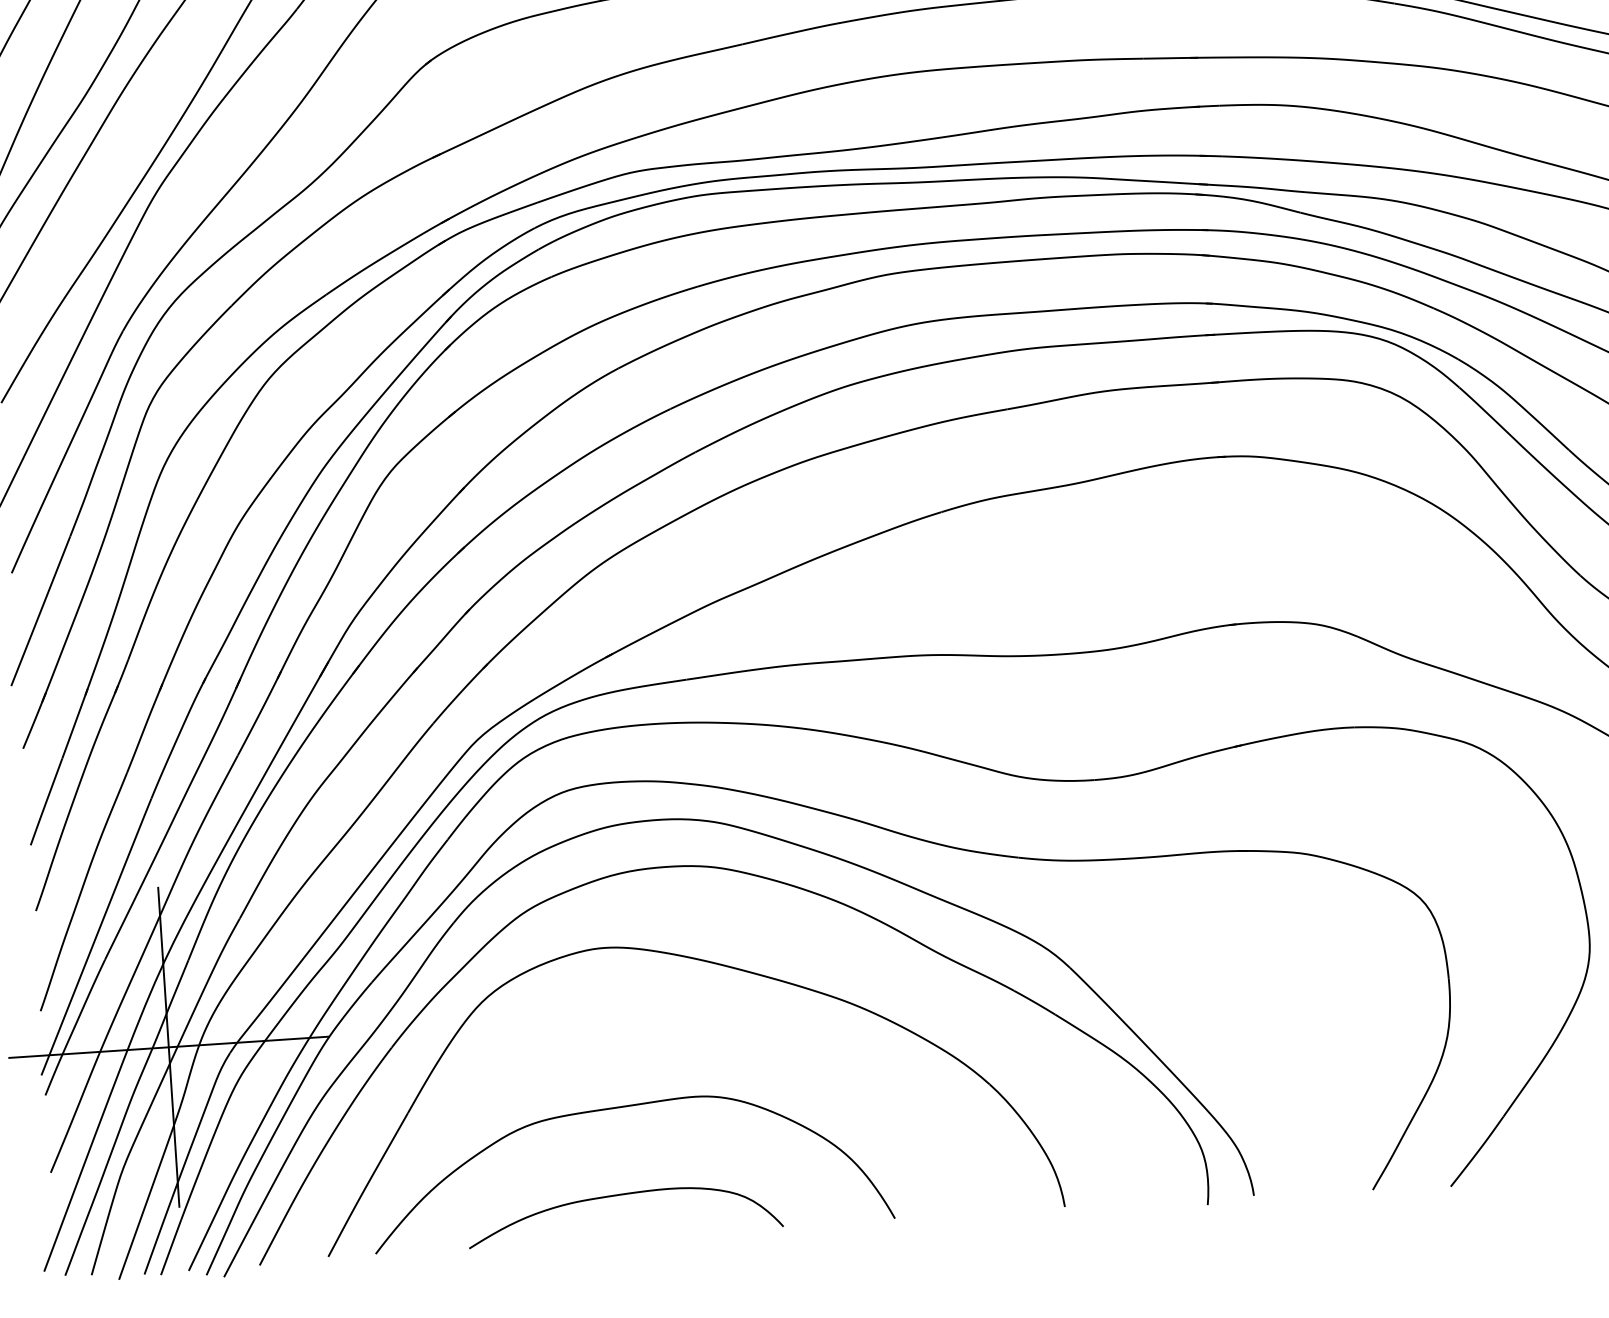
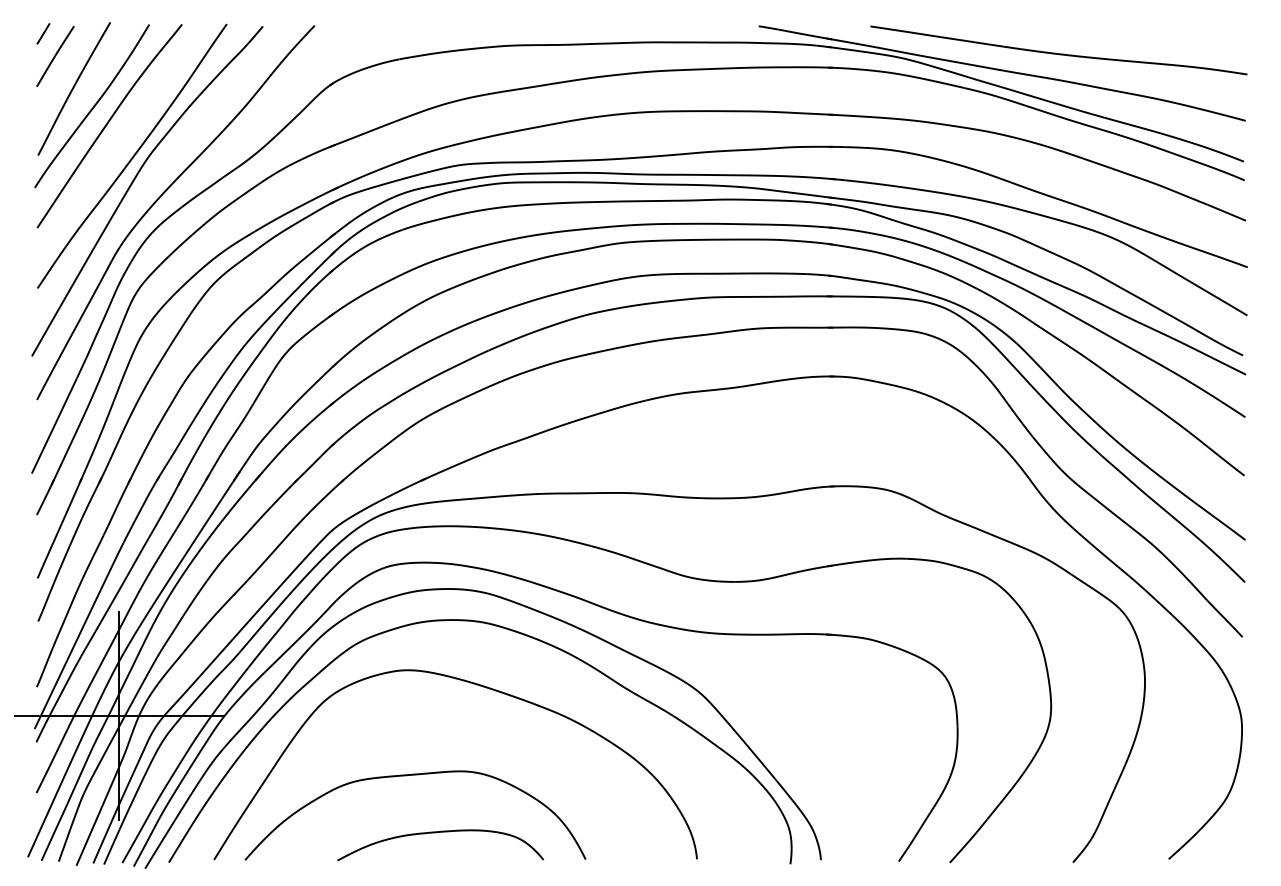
curve: (617, 1197) -> (436, 833), moved

